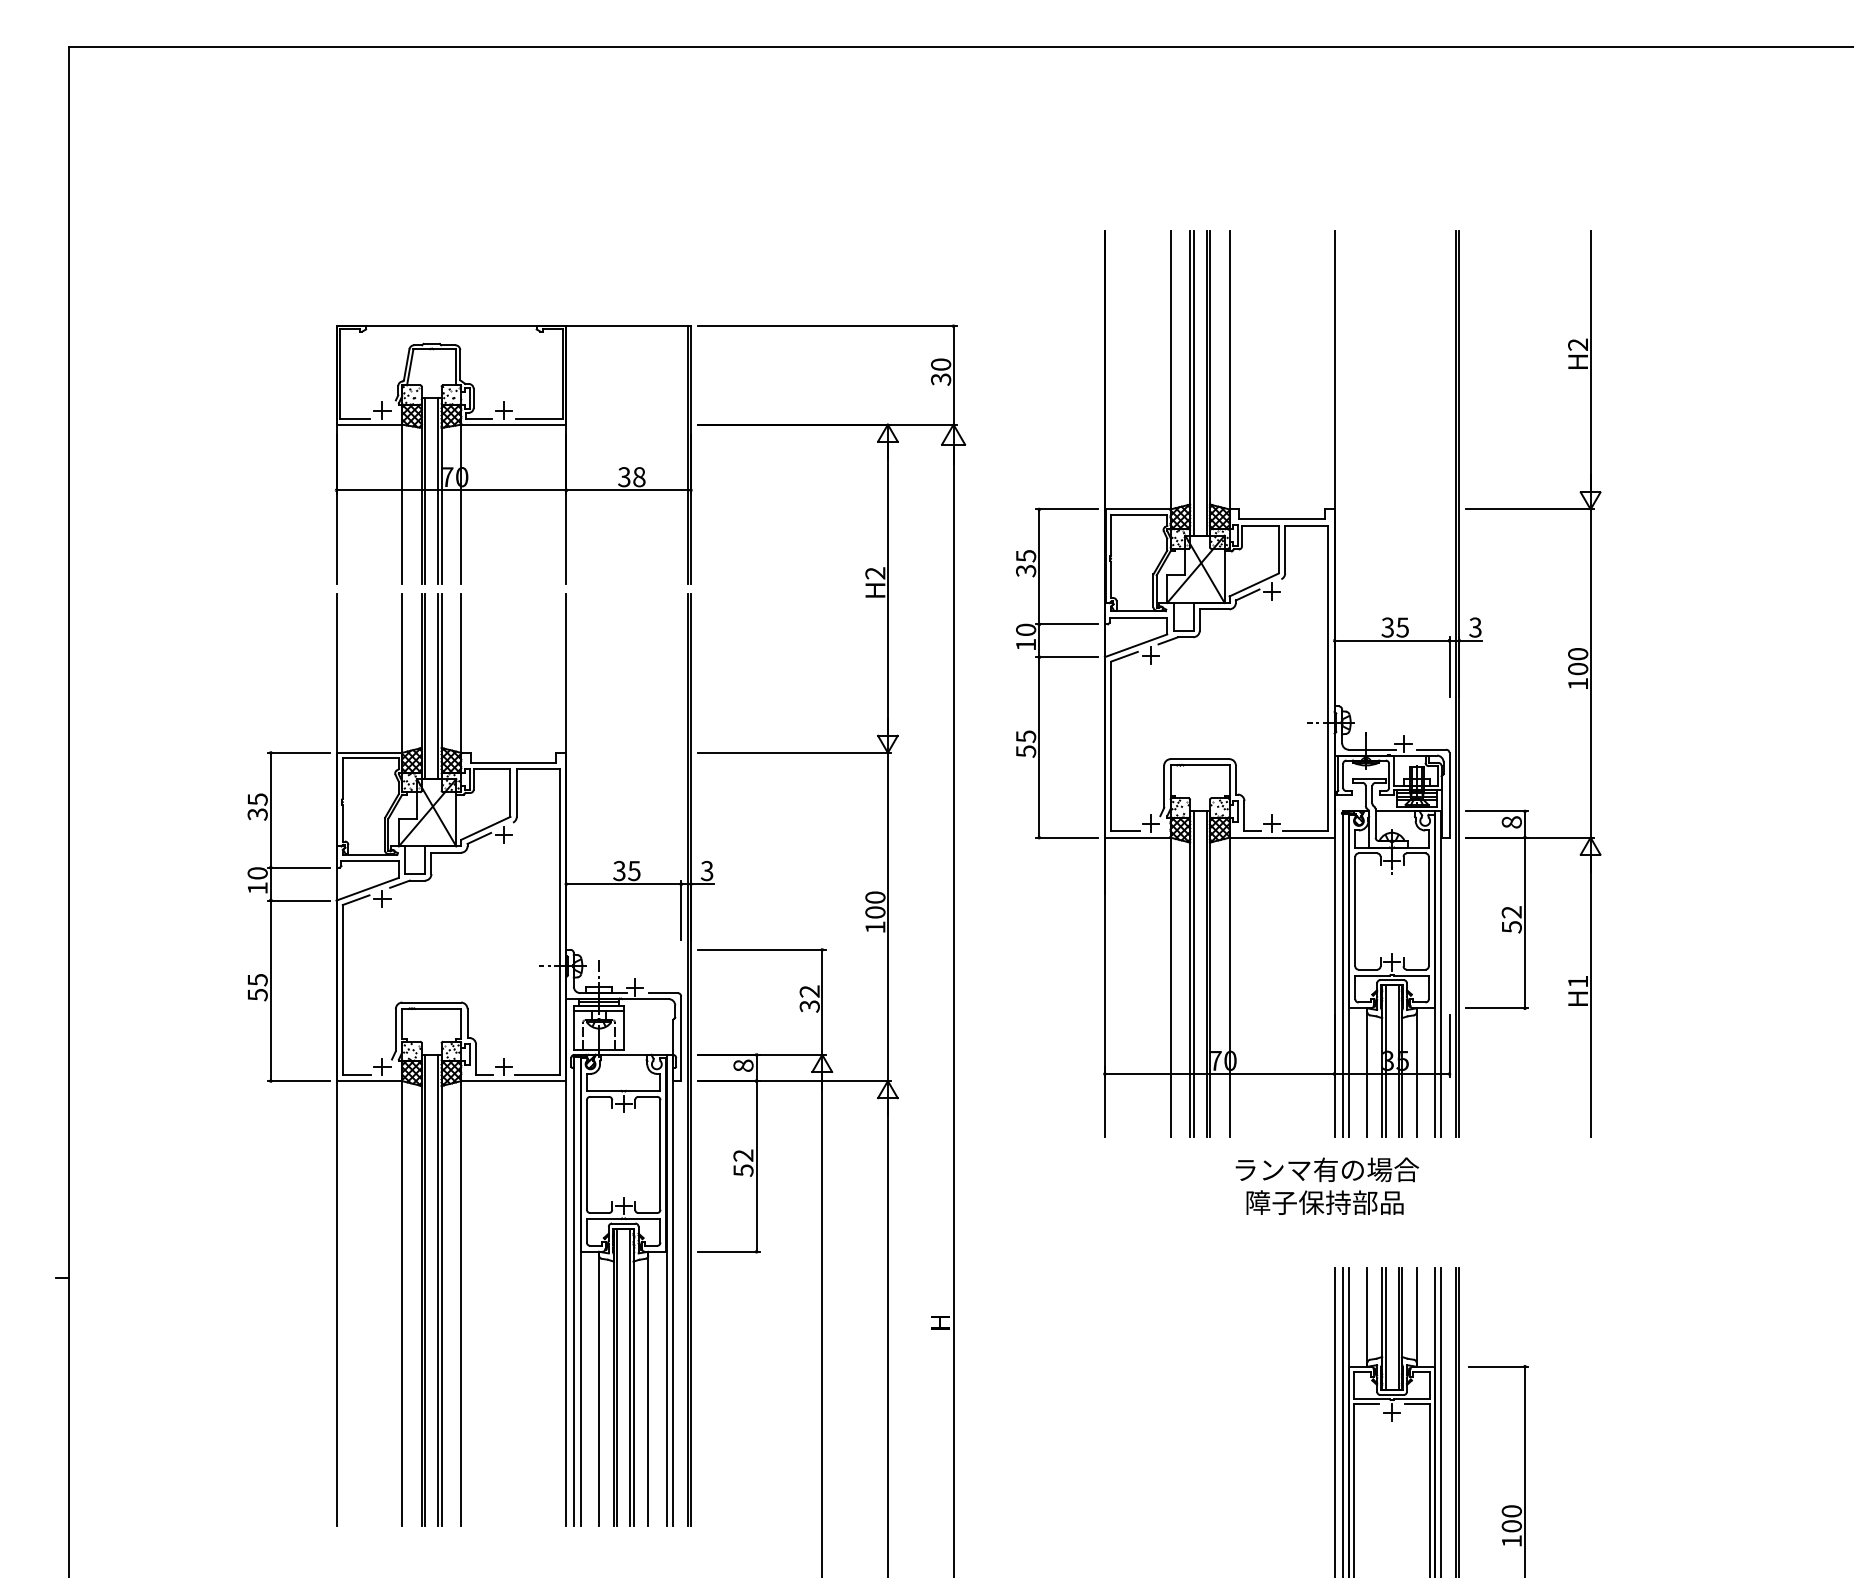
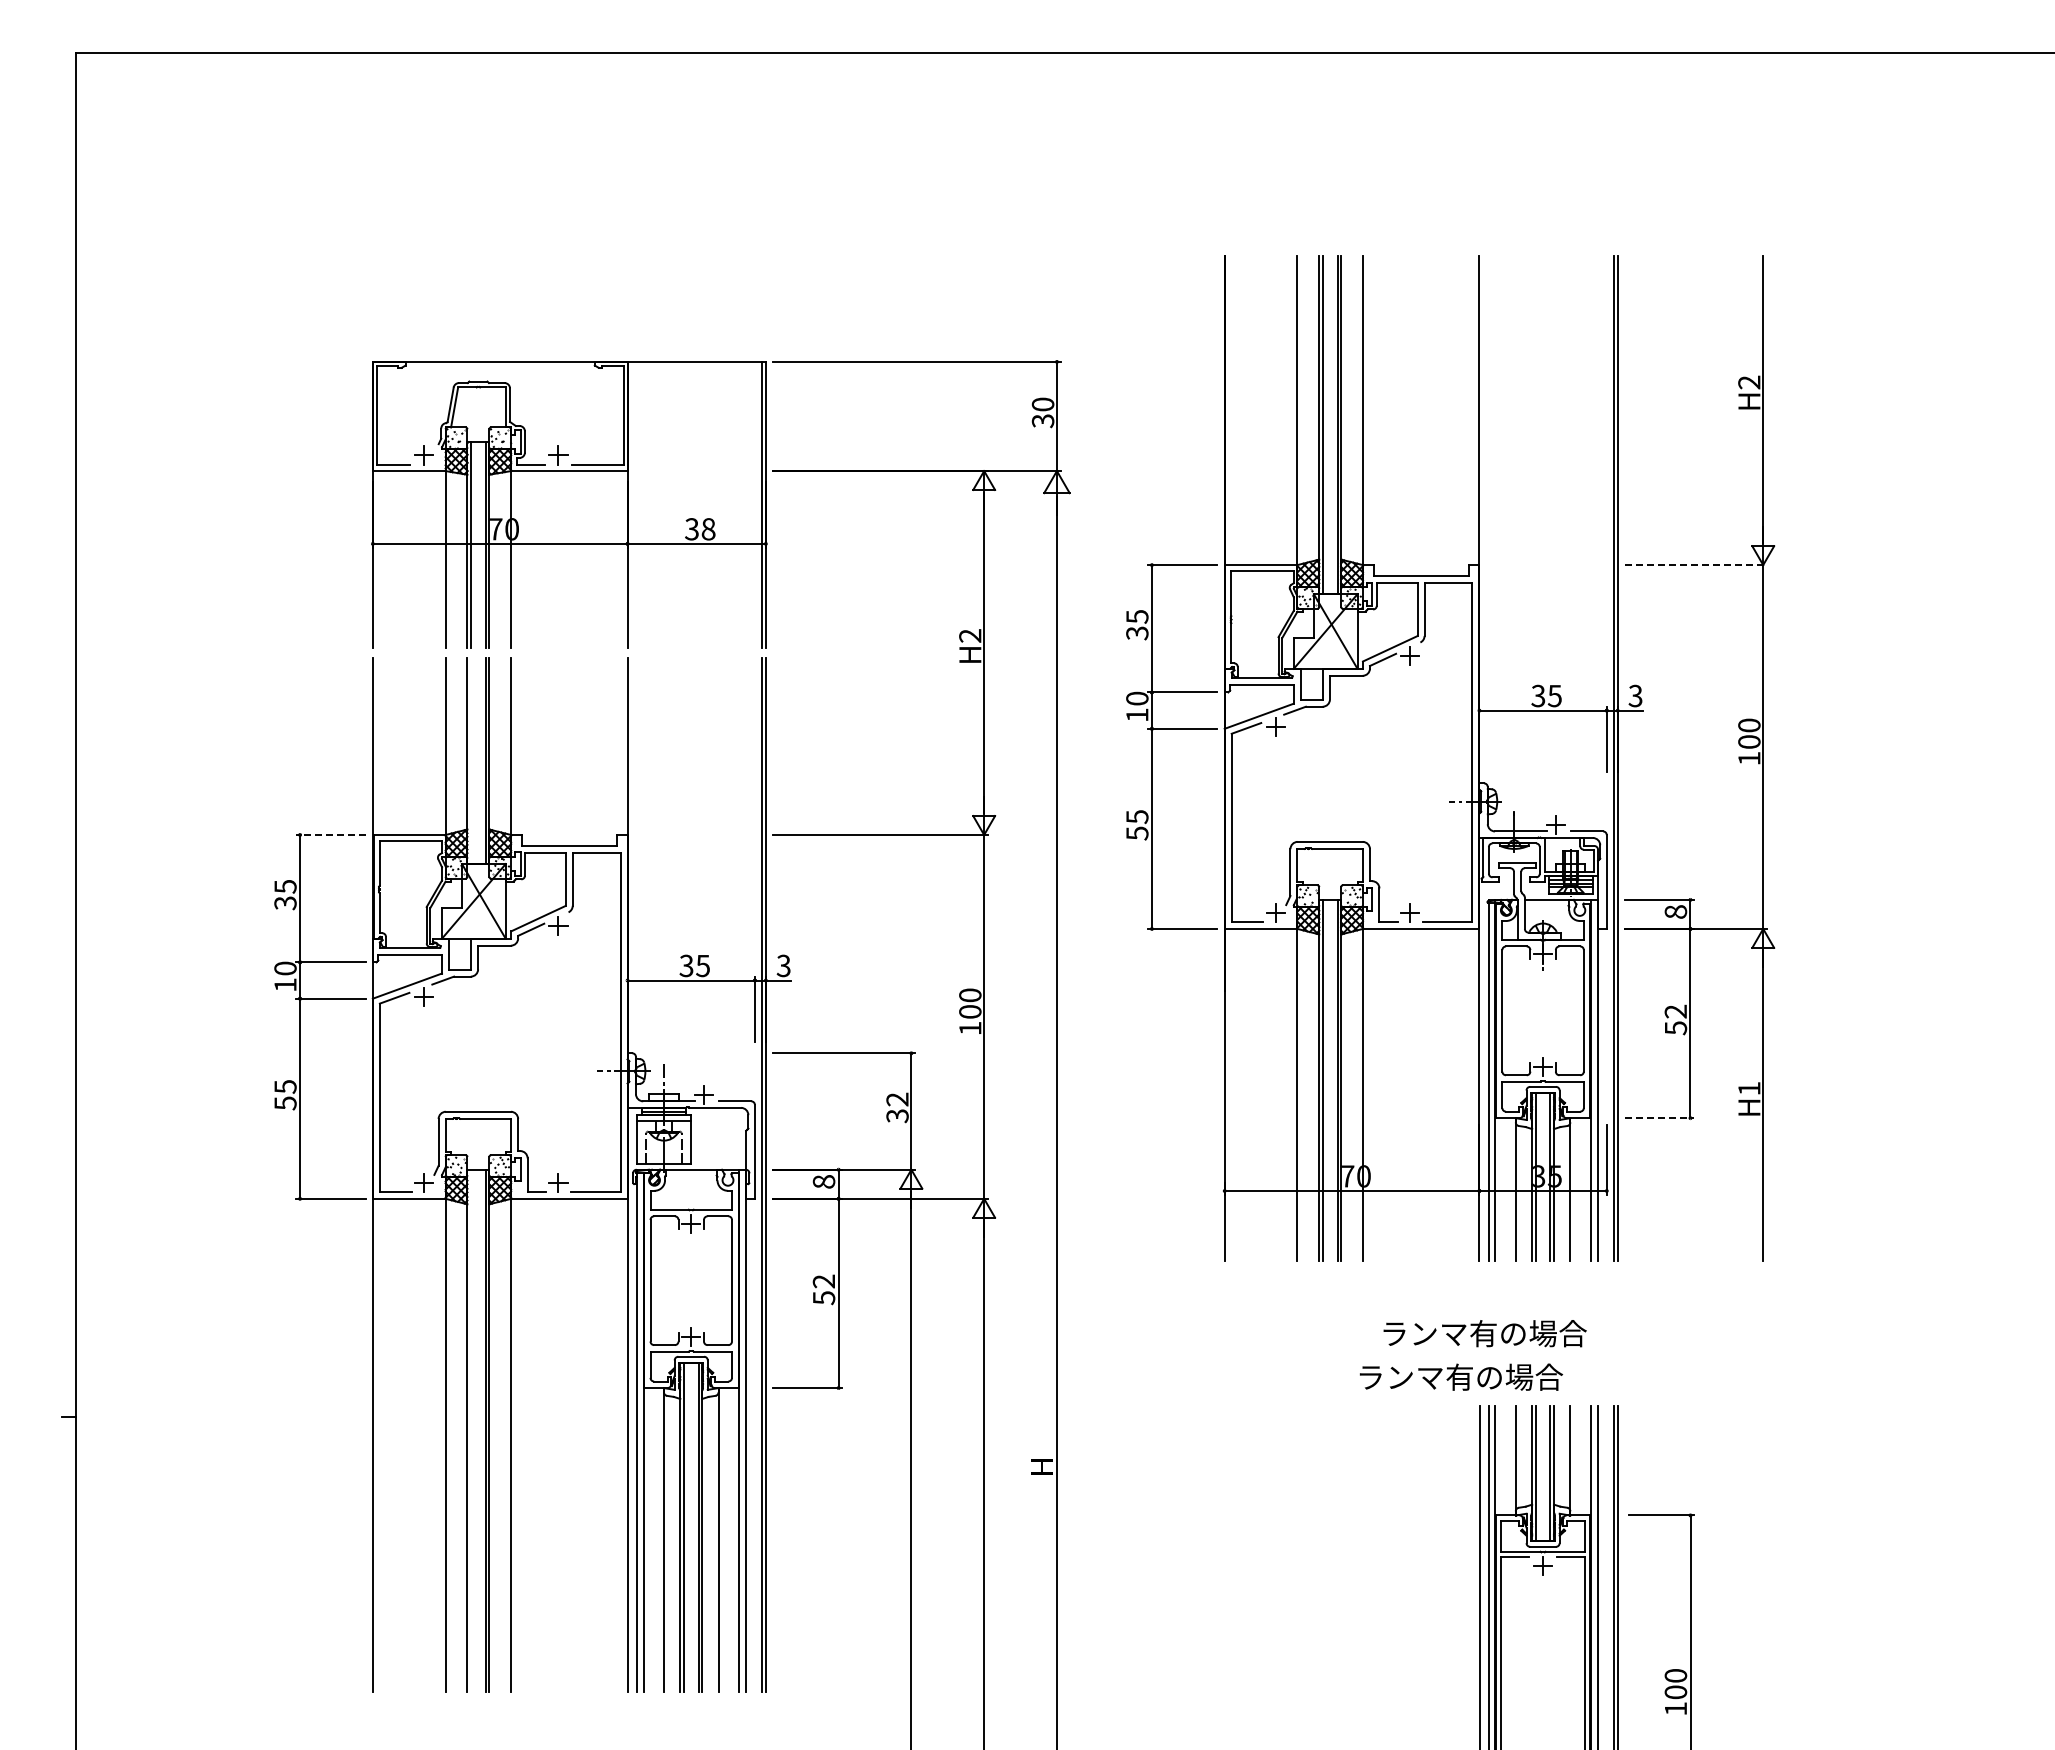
line: (1529, 509) -> (1695, 565), solid -> dashed
line: (425, 686) -> (471, 761), removed
line: (299, 752) -> (331, 834), solid -> dashed
line: (1497, 1008) -> (1659, 1118), solid -> dashed
text: (1327, 1169) -> (1461, 1376), moved
text: (1338, 1202) -> (1483, 1333), 障子保持部品 -> ランマ有の場合
line: (425, 1290) -> (471, 1430), removed

